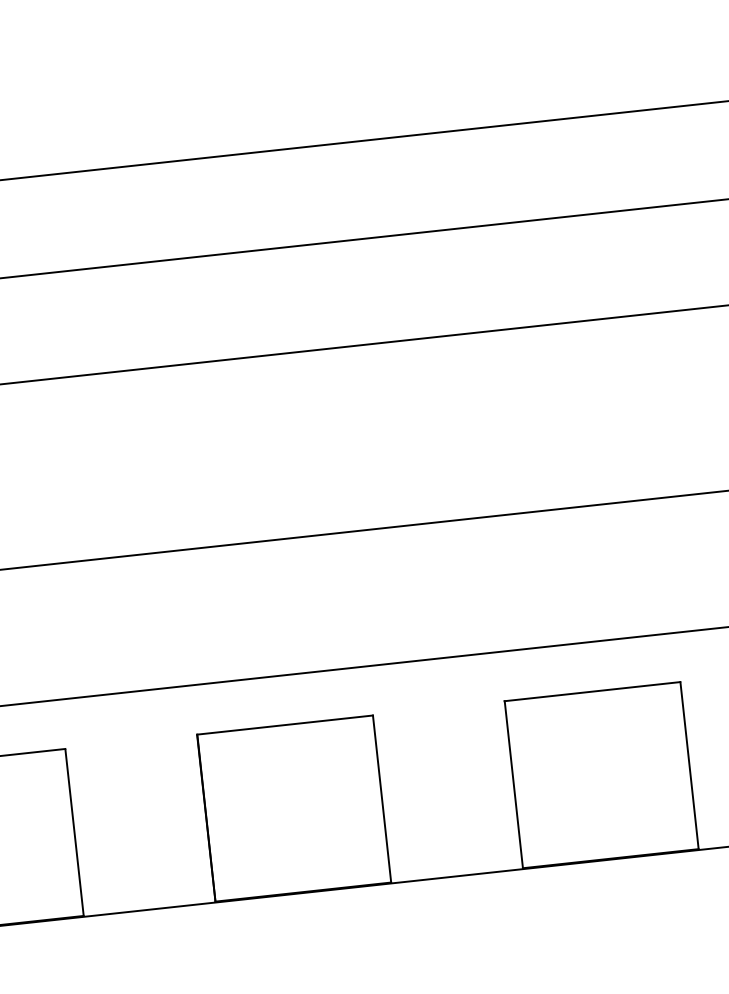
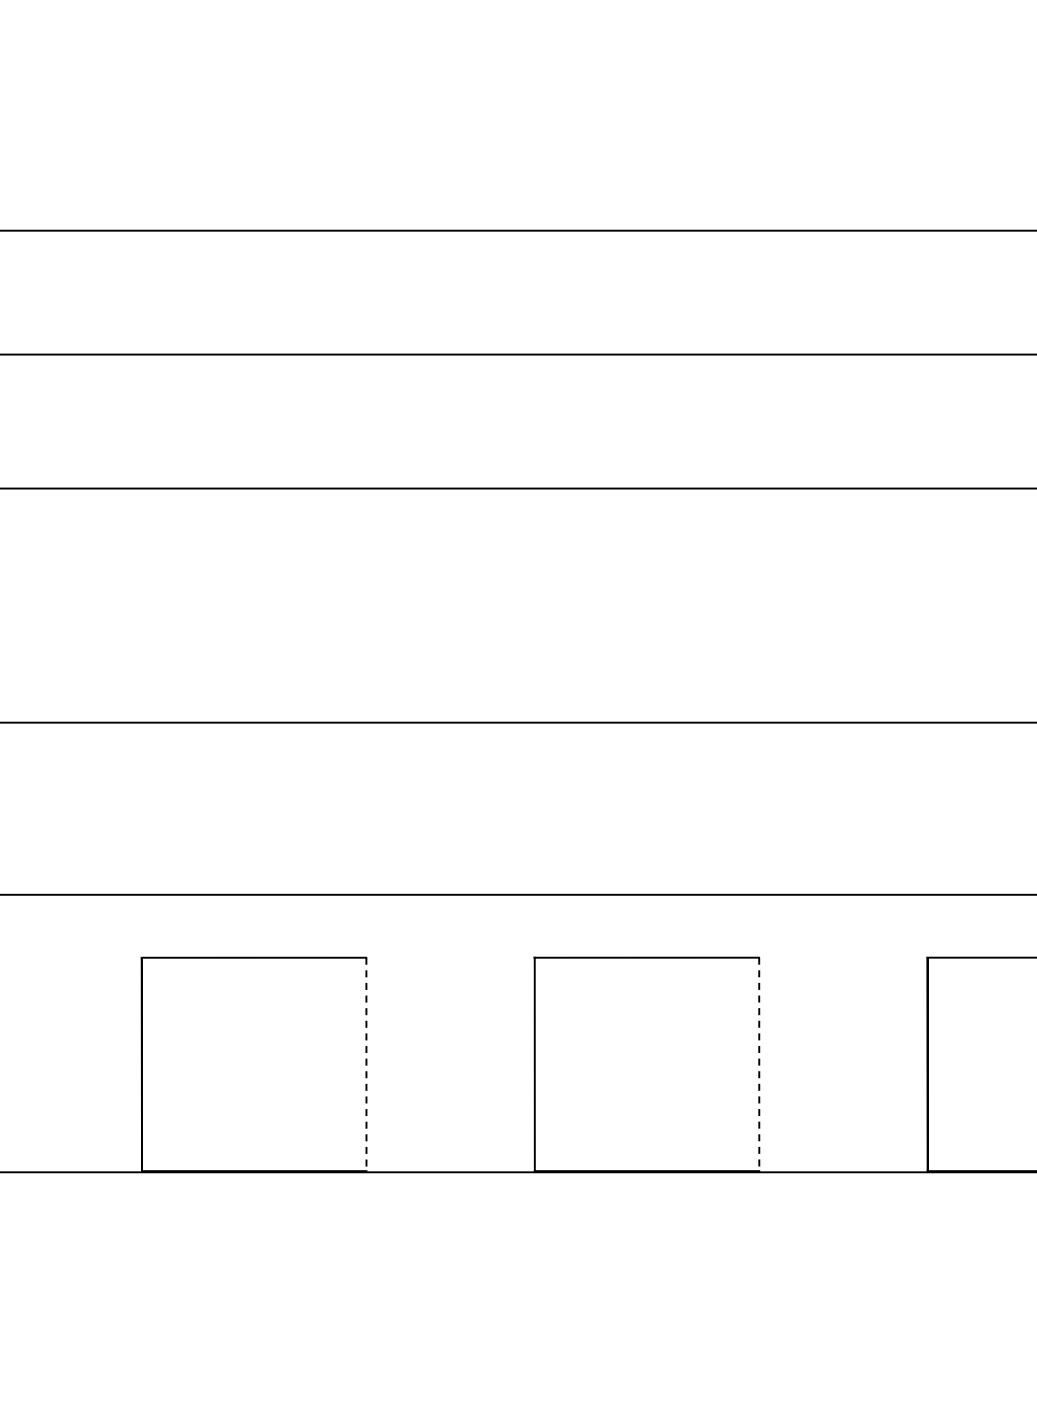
line: (689, 765) -> (759, 1064), solid -> dashed
line: (382, 799) -> (366, 1064), solid -> dashed

